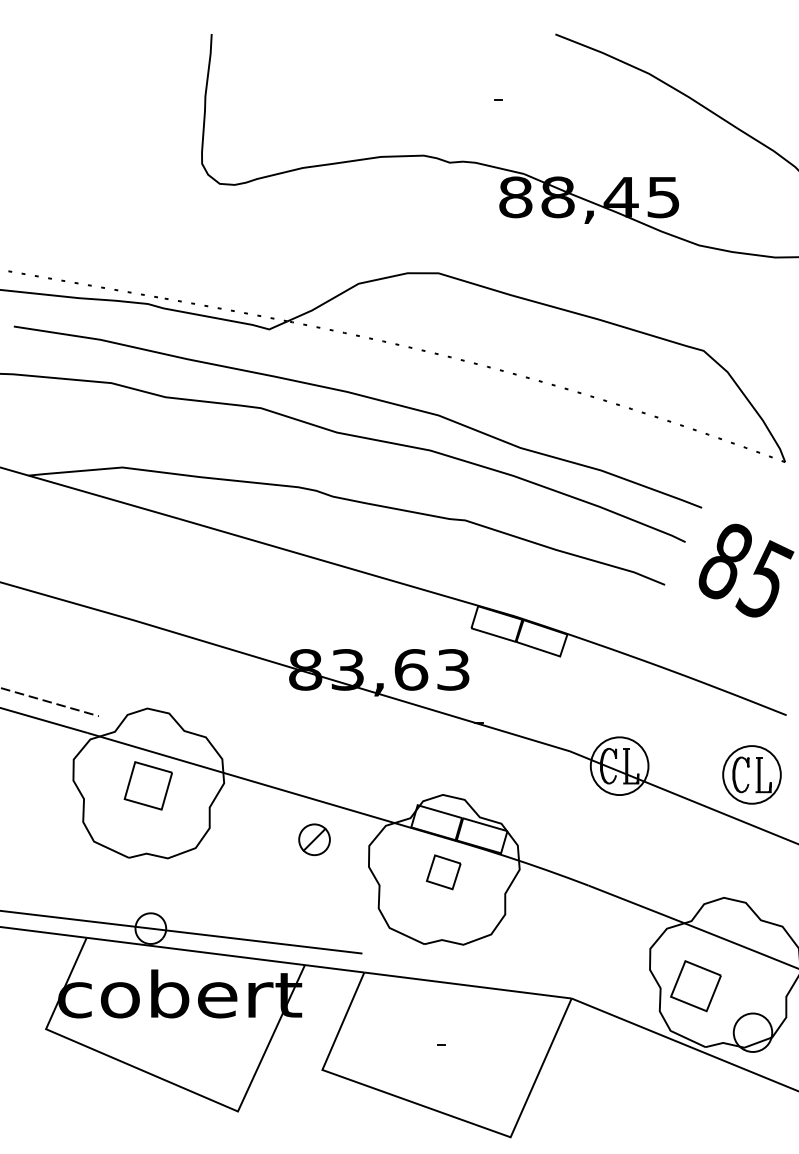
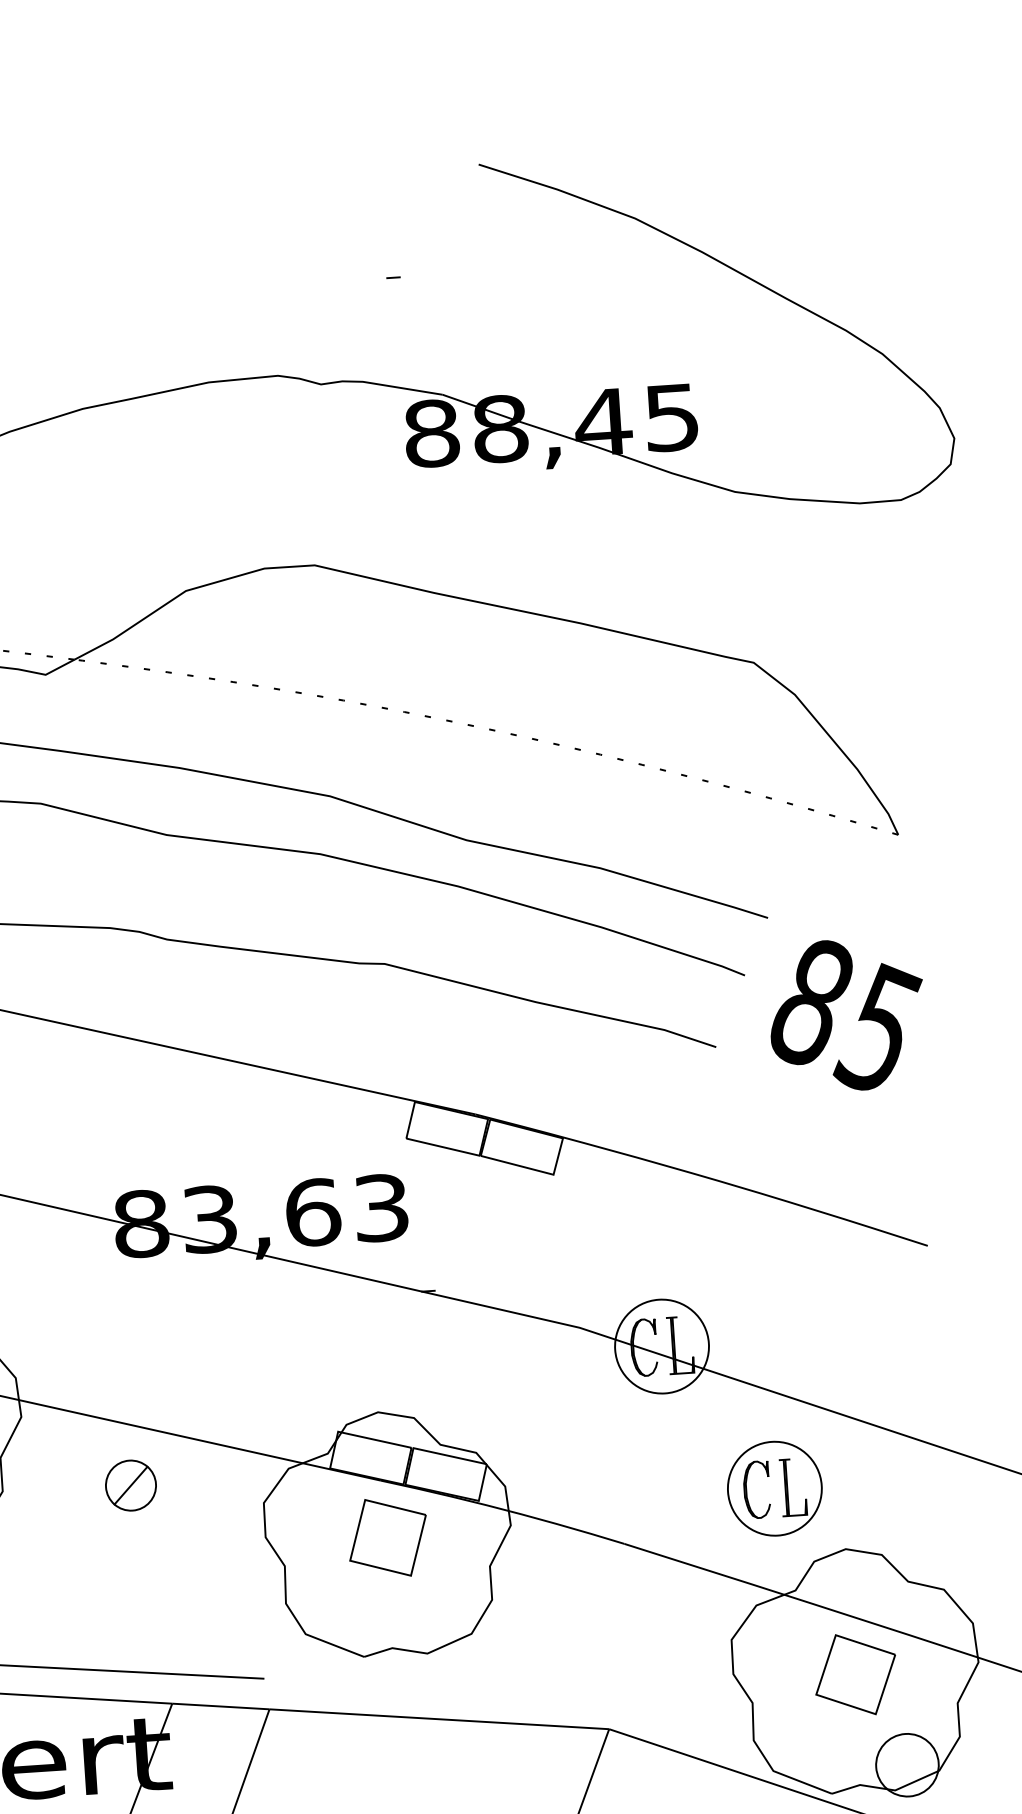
part: (751, 774) -> (774, 1488), moved
part: (314, 839) -> (130, 1485), moved
part: (443, 872) -> (387, 1538), size x1.43
part: (695, 986) -> (854, 1675), moved

